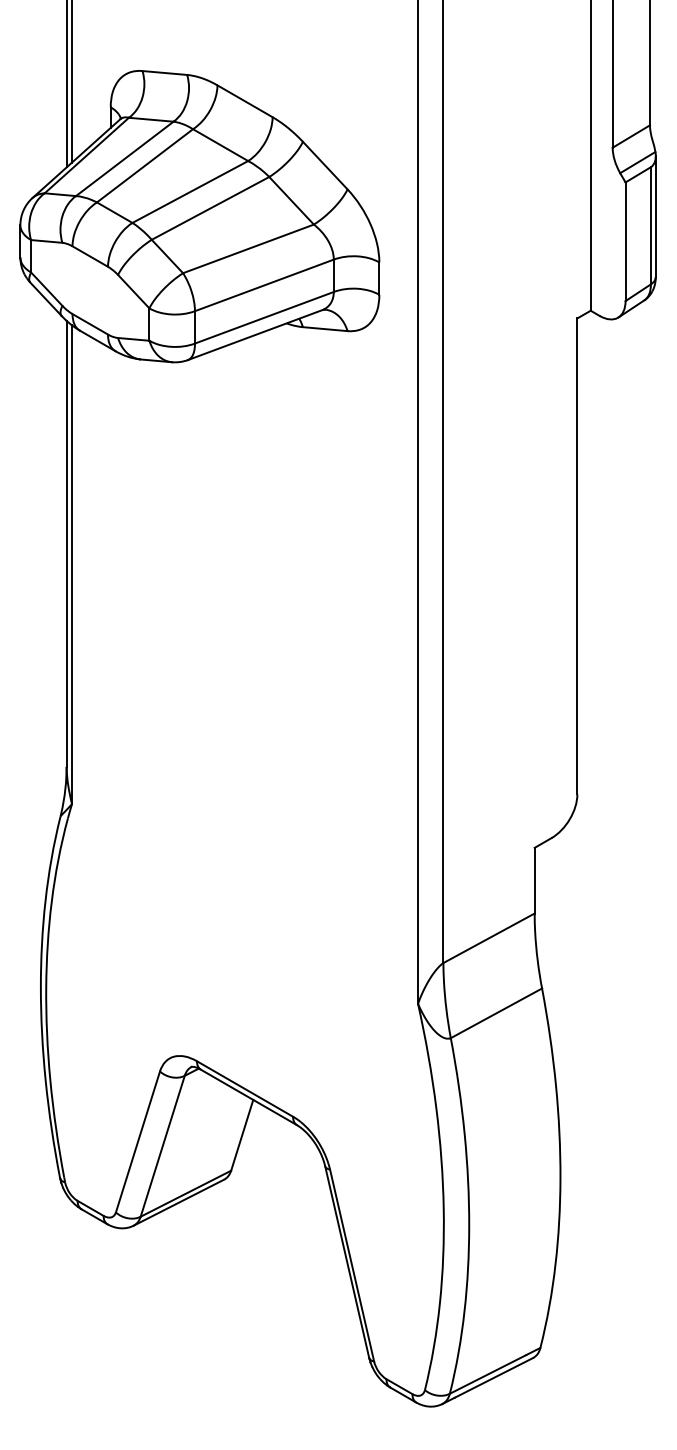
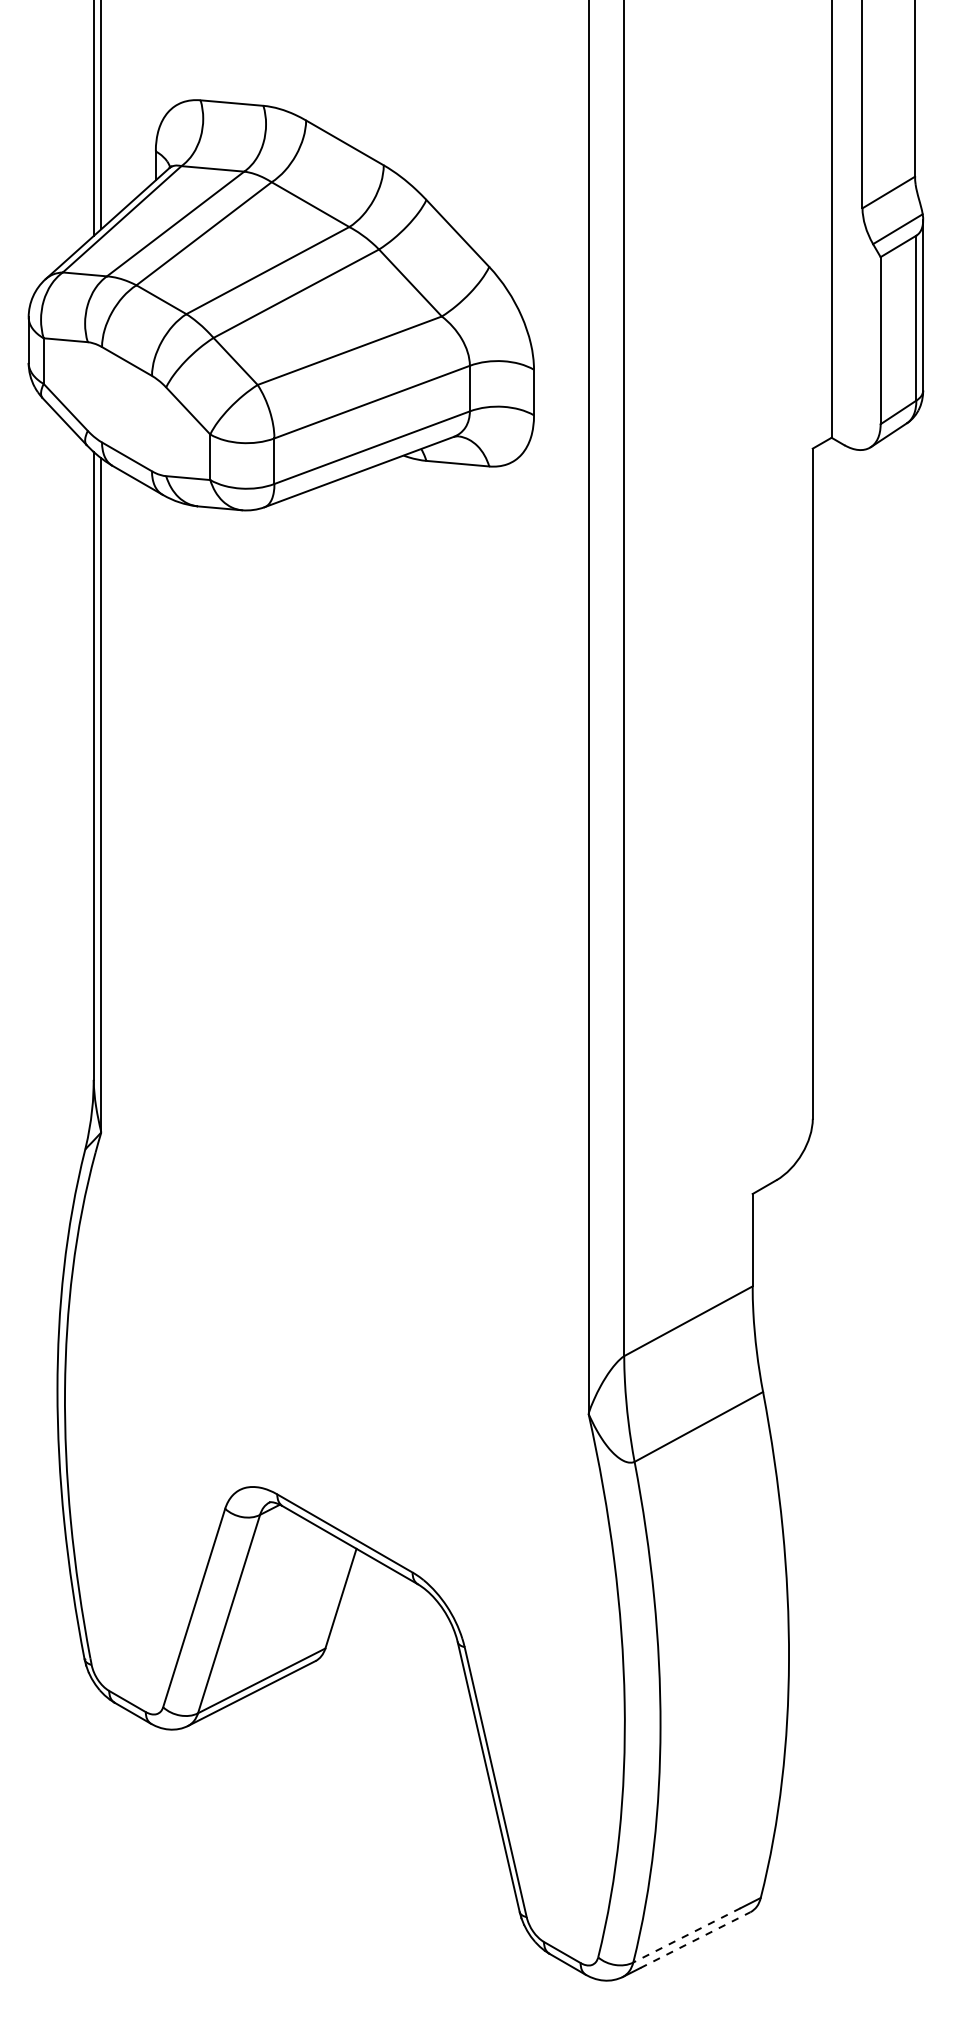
line: (487, 1374) -> (686, 1935), solid -> dashed
line: (494, 1378) -> (695, 1940), solid -> dashed

